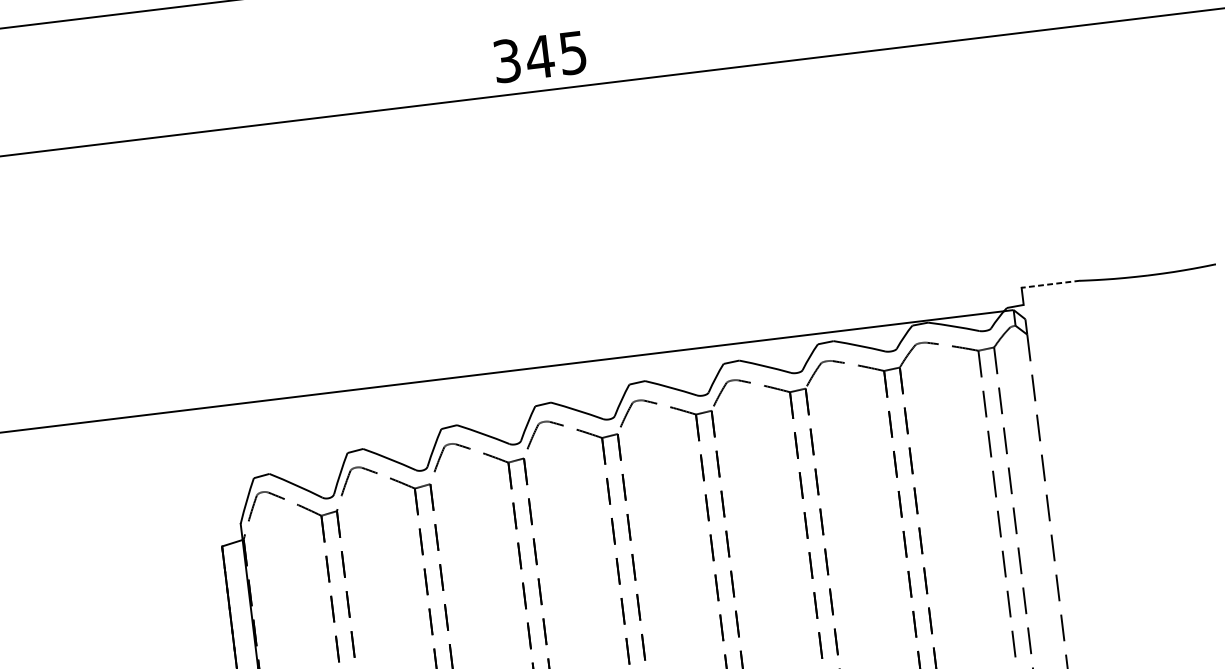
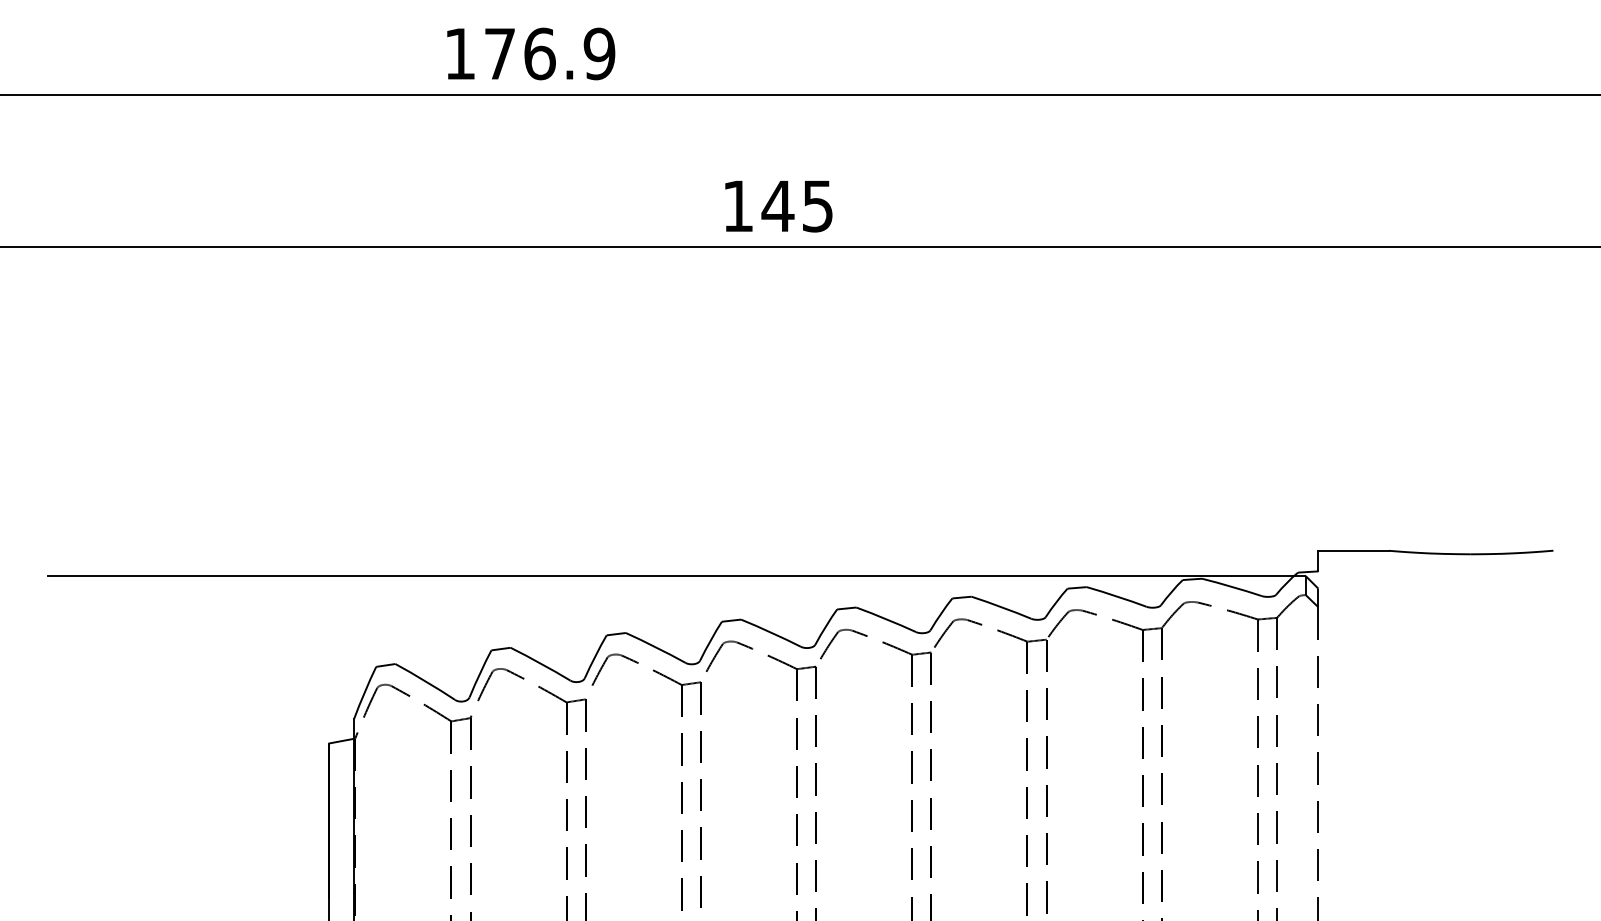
text: (507, 61) -> (738, 206), 345 -> 145
line: (1050, 284) -> (1353, 550), dashed -> solid

